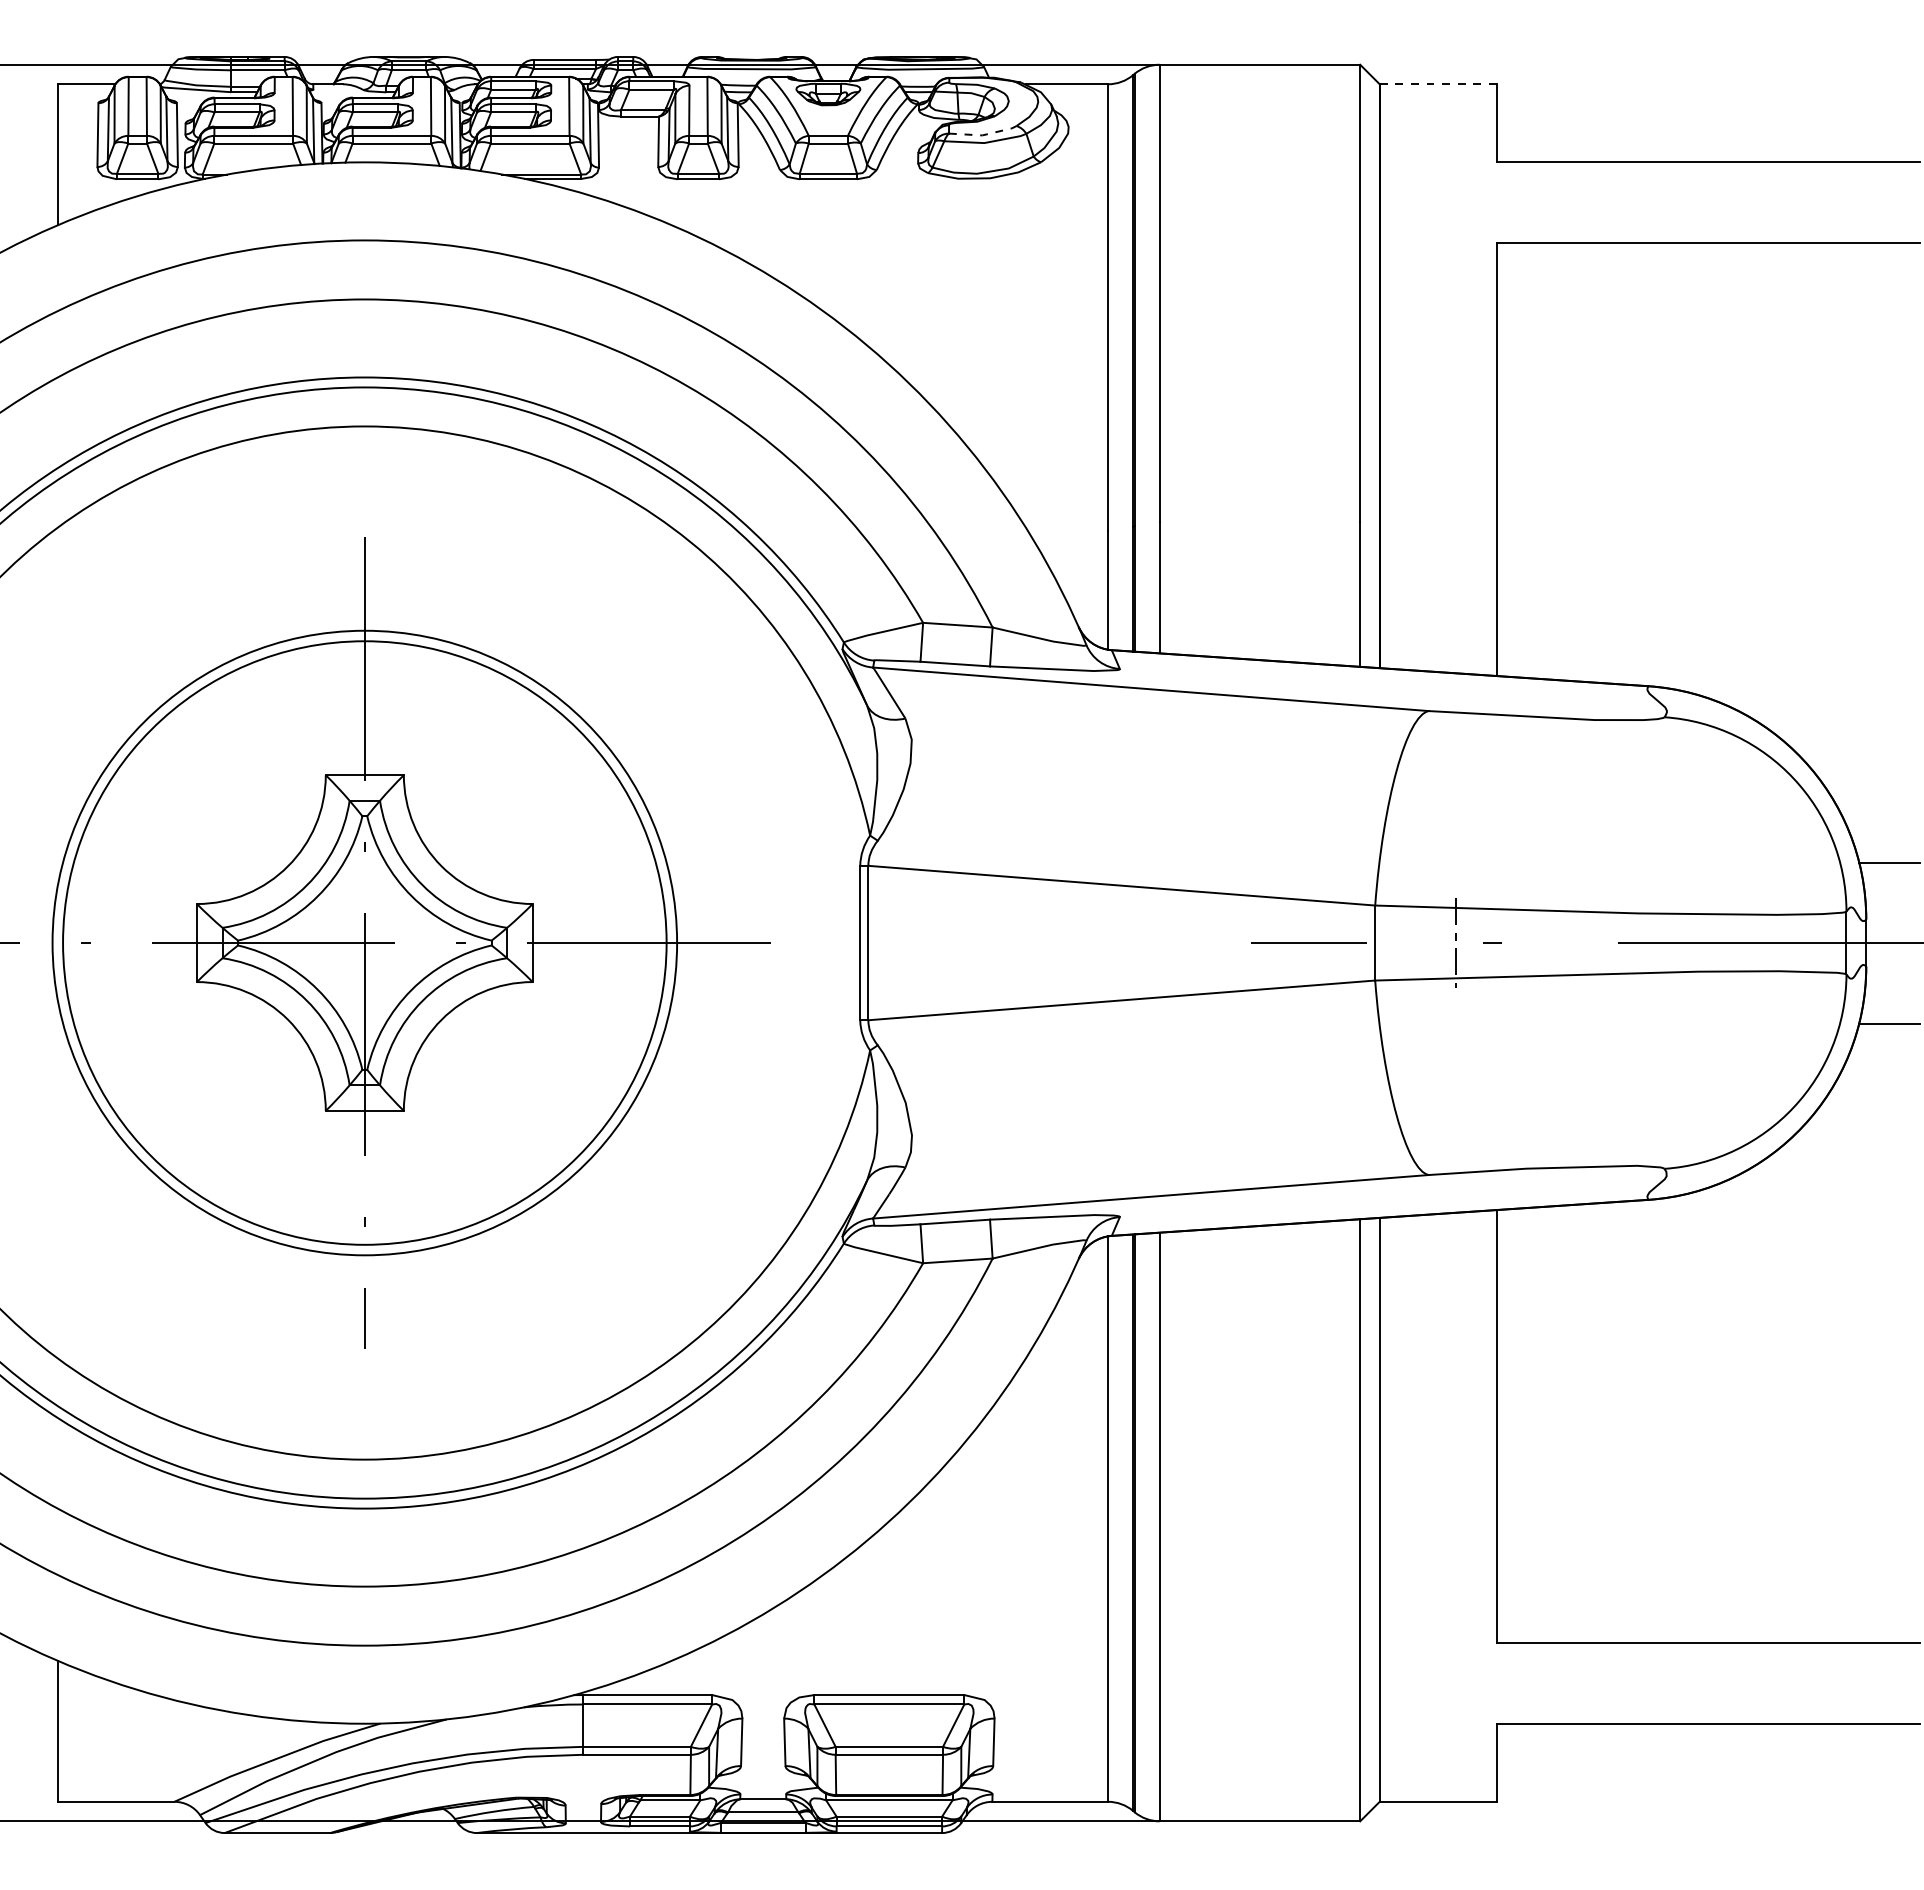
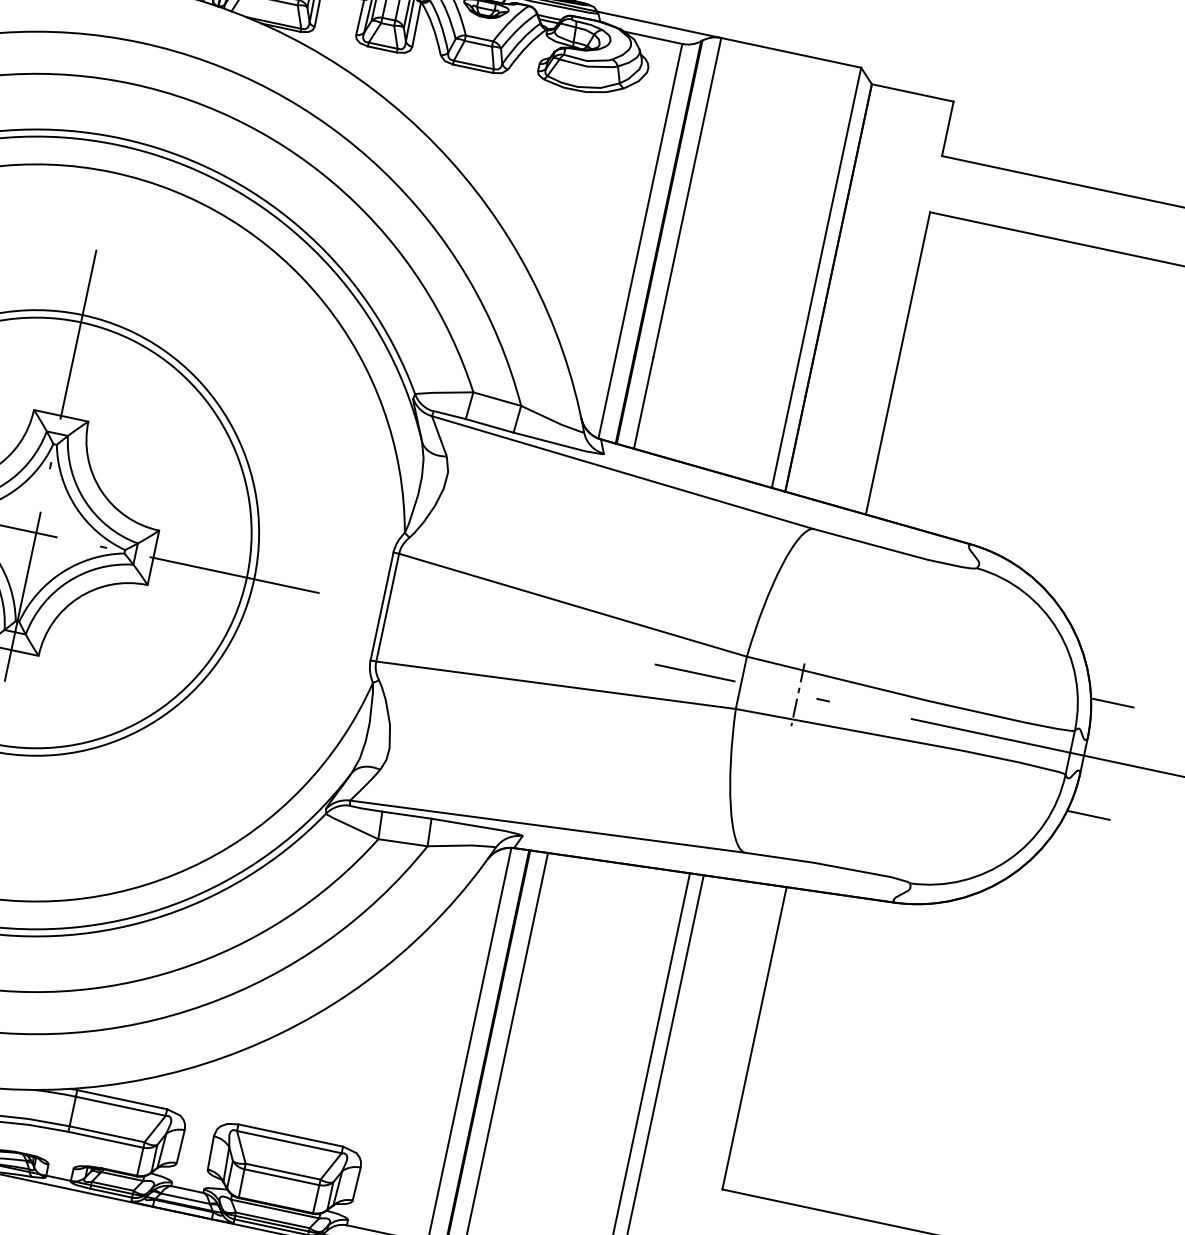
line: (1438, 84) -> (912, 93), dashed -> solid
line: (984, 134) -> (588, 60), dashed -> solid

